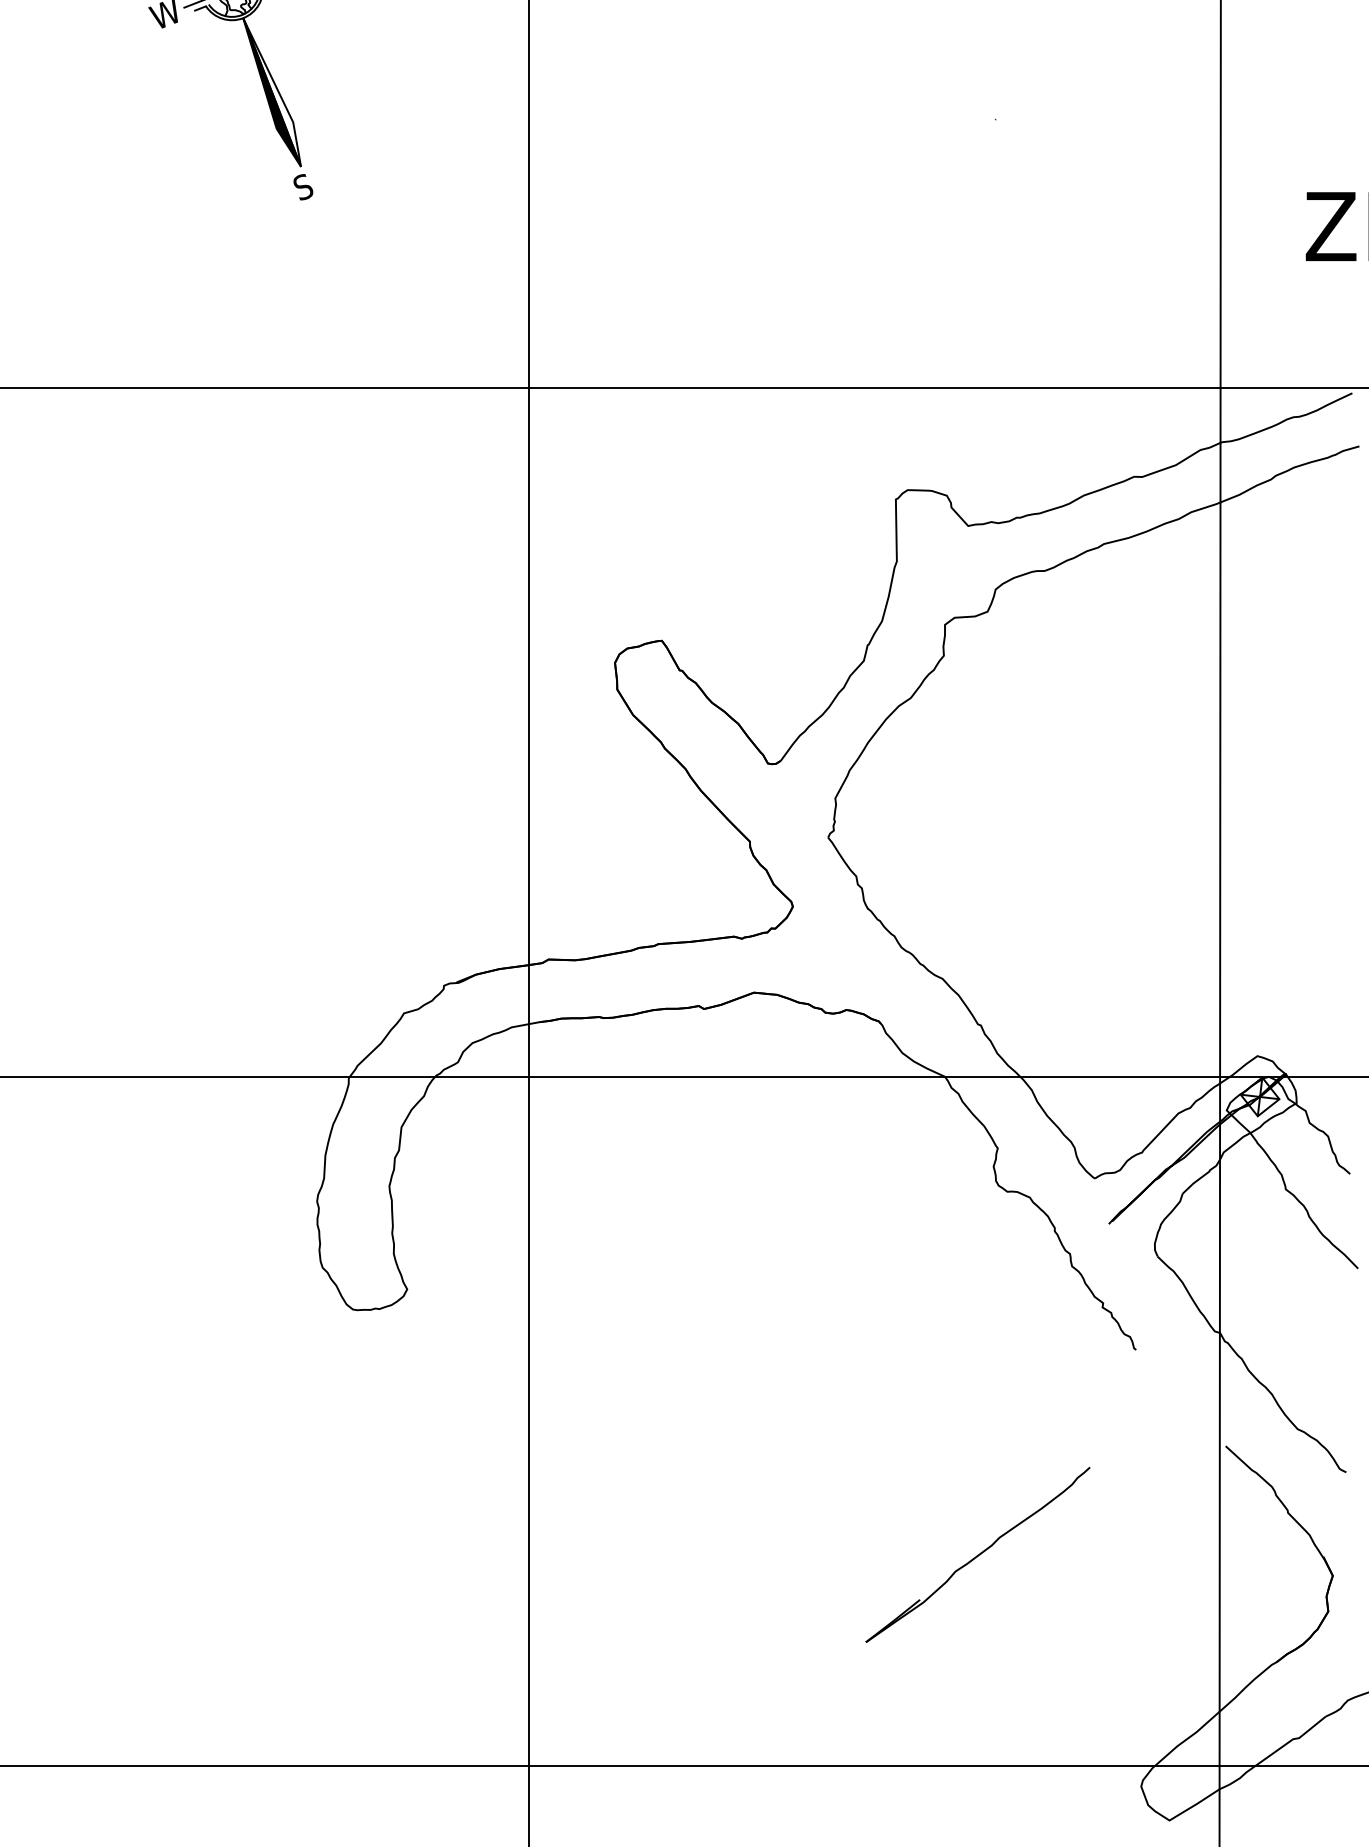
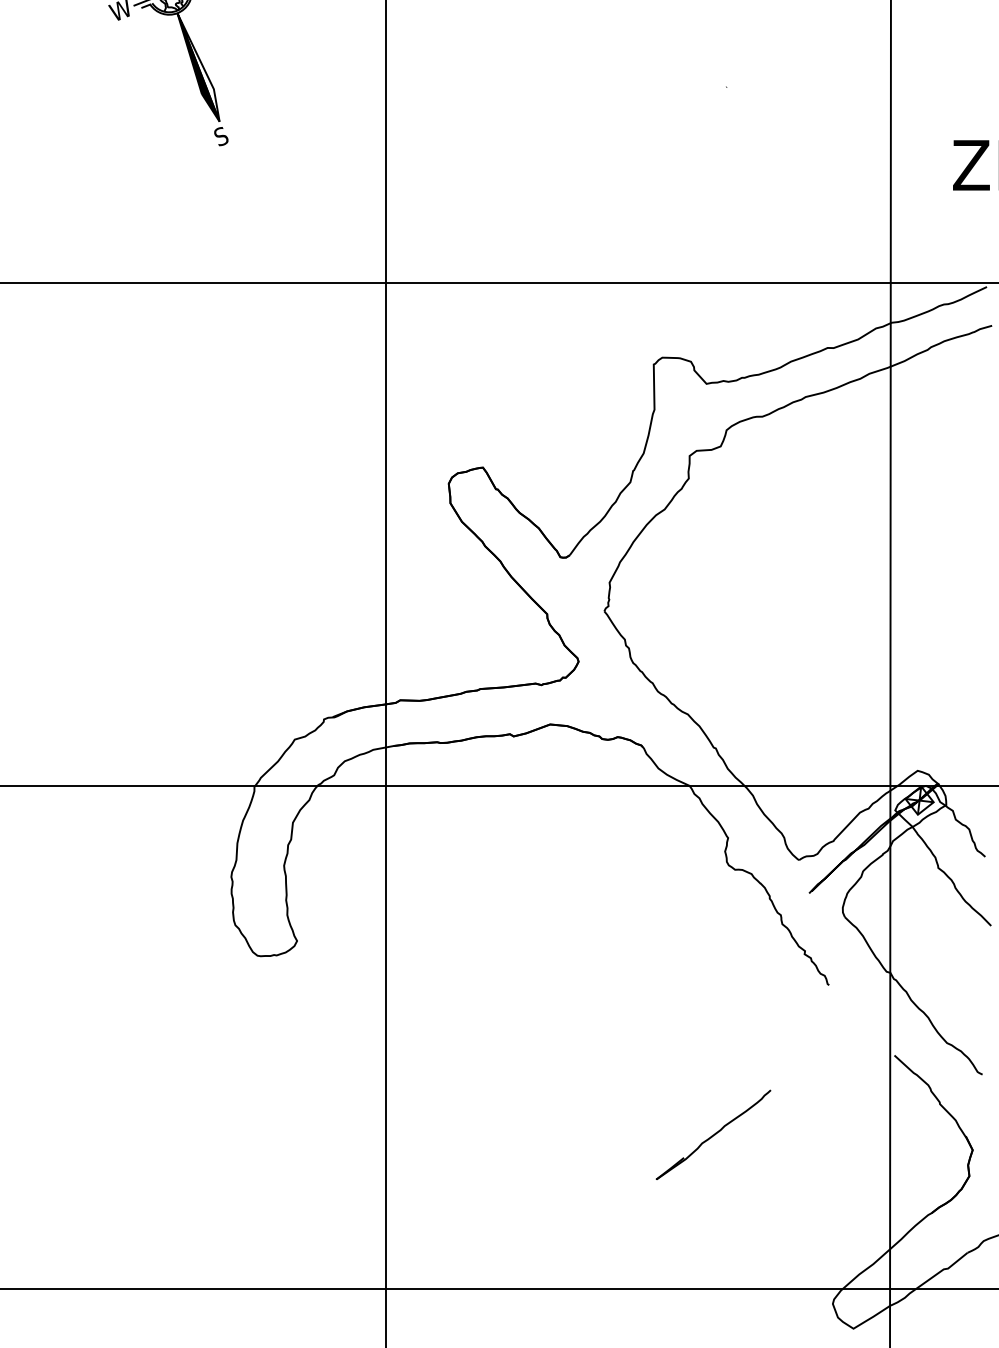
part: (977, 1554) -> (713, 1134), size x0.7

